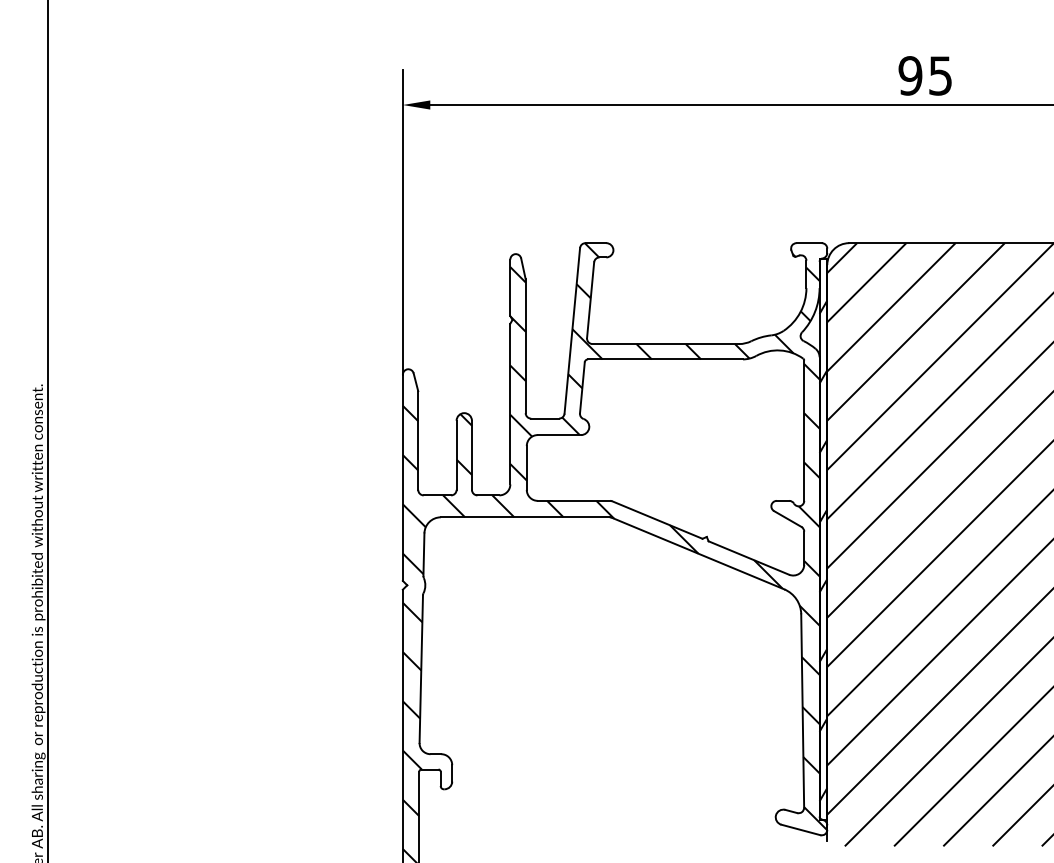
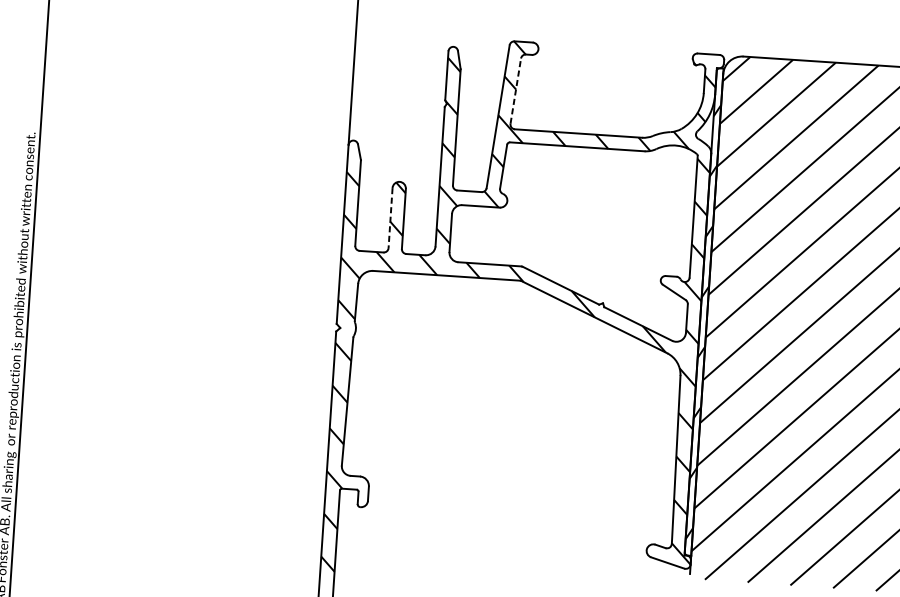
line: (590, 299) -> (515, 90), solid -> dashed
line: (456, 455) -> (390, 218), solid -> dashed

